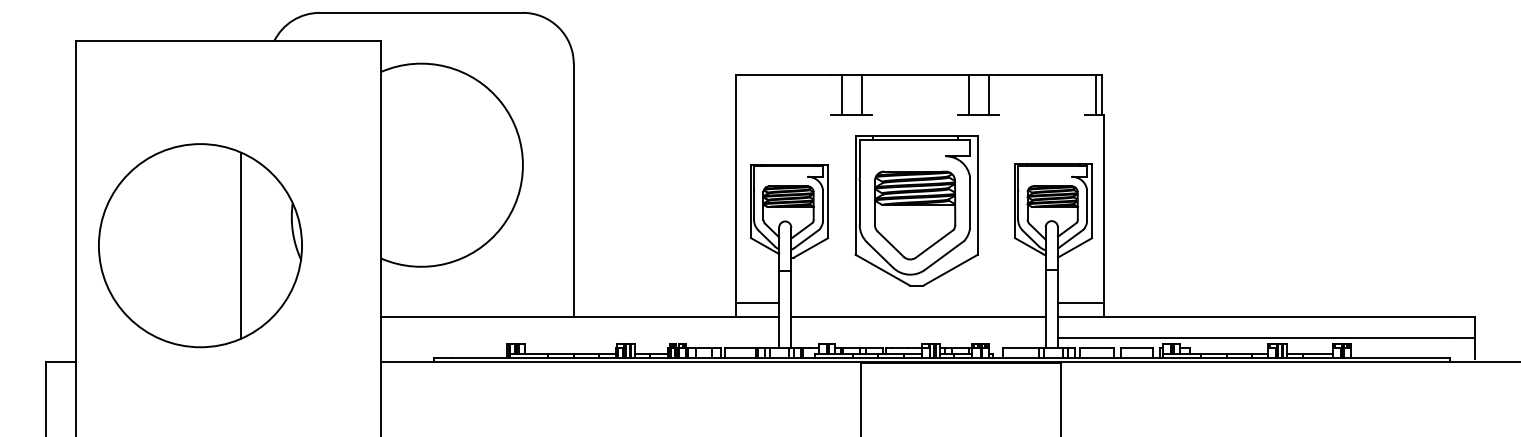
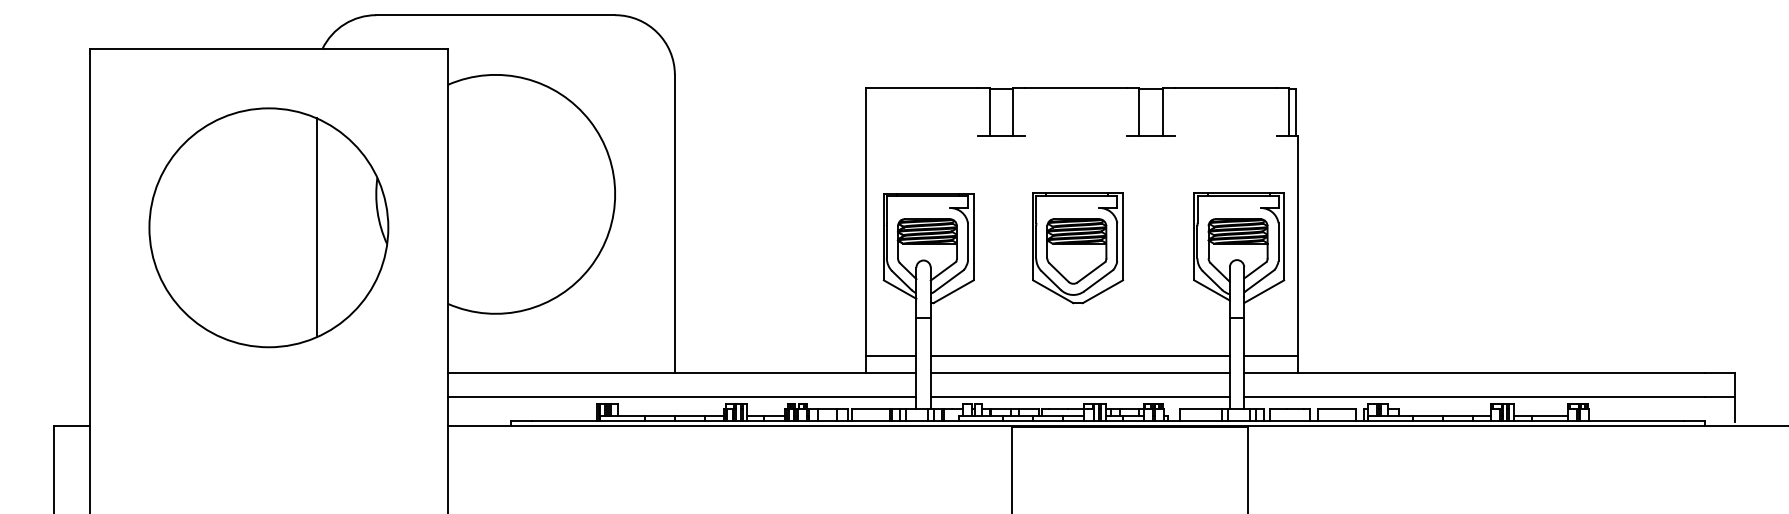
part: (916, 210) -> (1077, 247), size x0.62
part: (200, 245) -> (268, 227), moved
line: (918, 302) -> (1080, 355), added
line: (579, 337) -> (681, 396), added
line: (918, 337) -> (1080, 396), added

